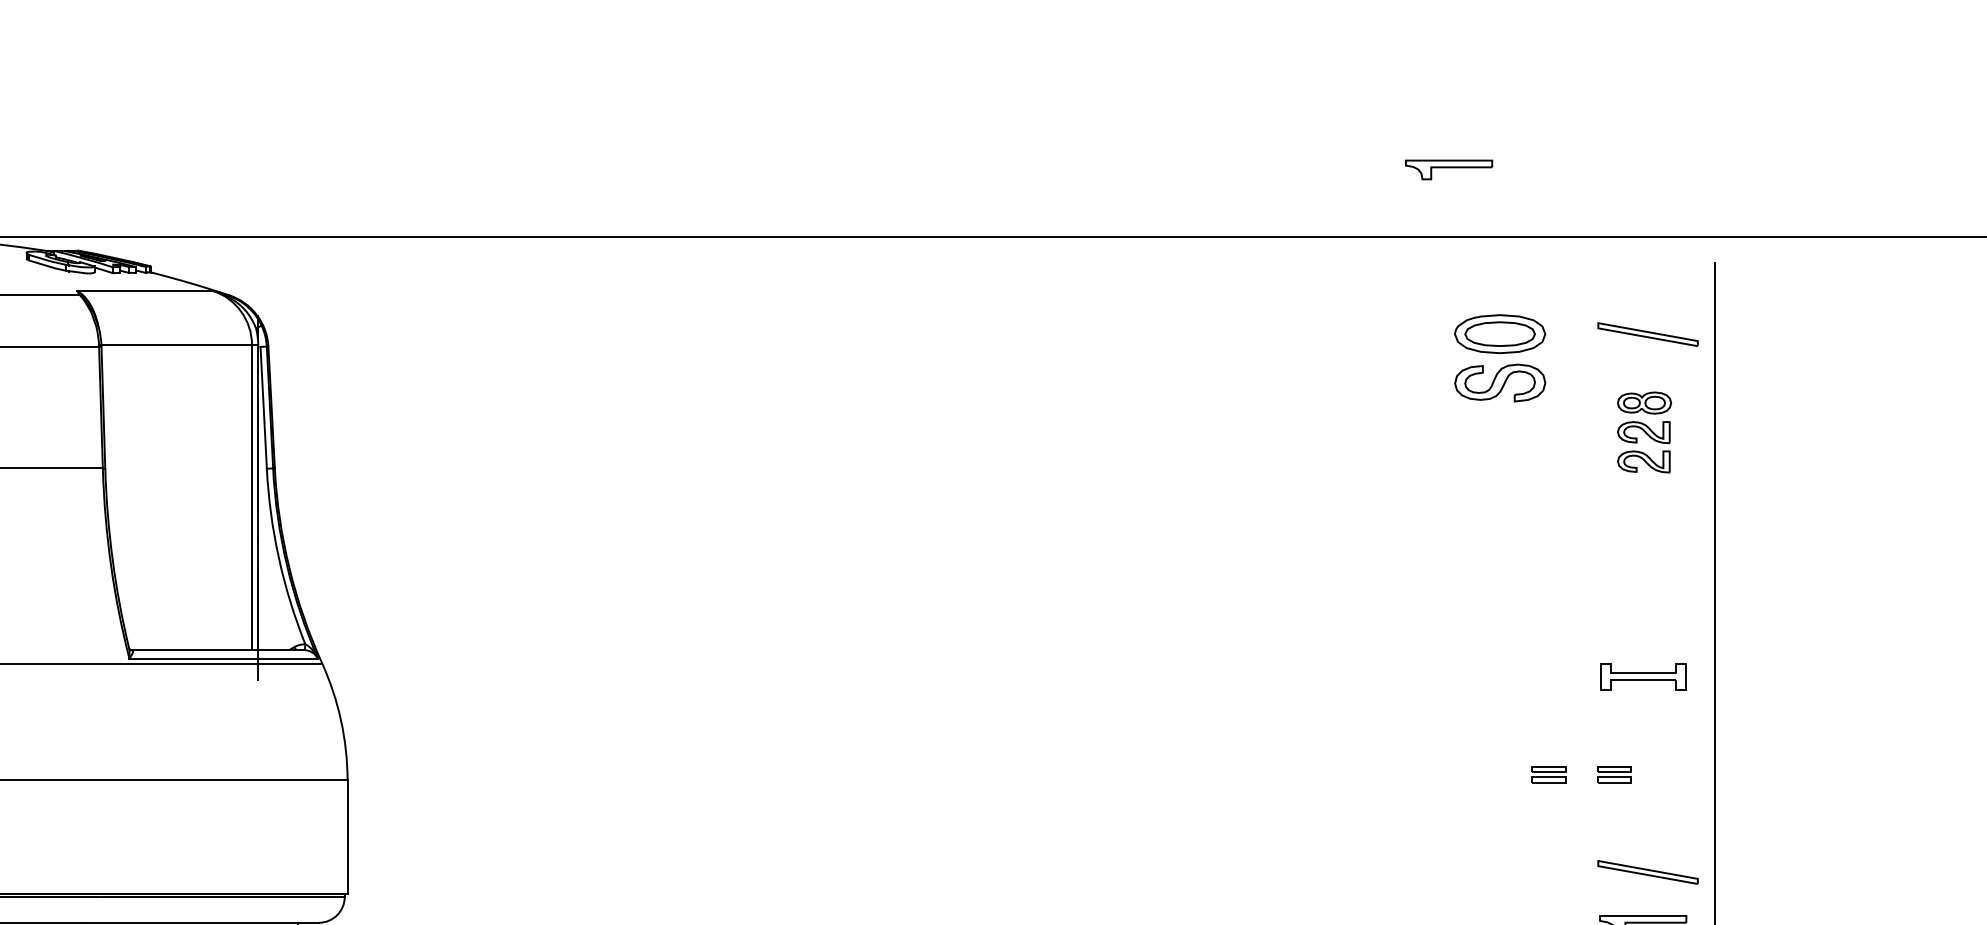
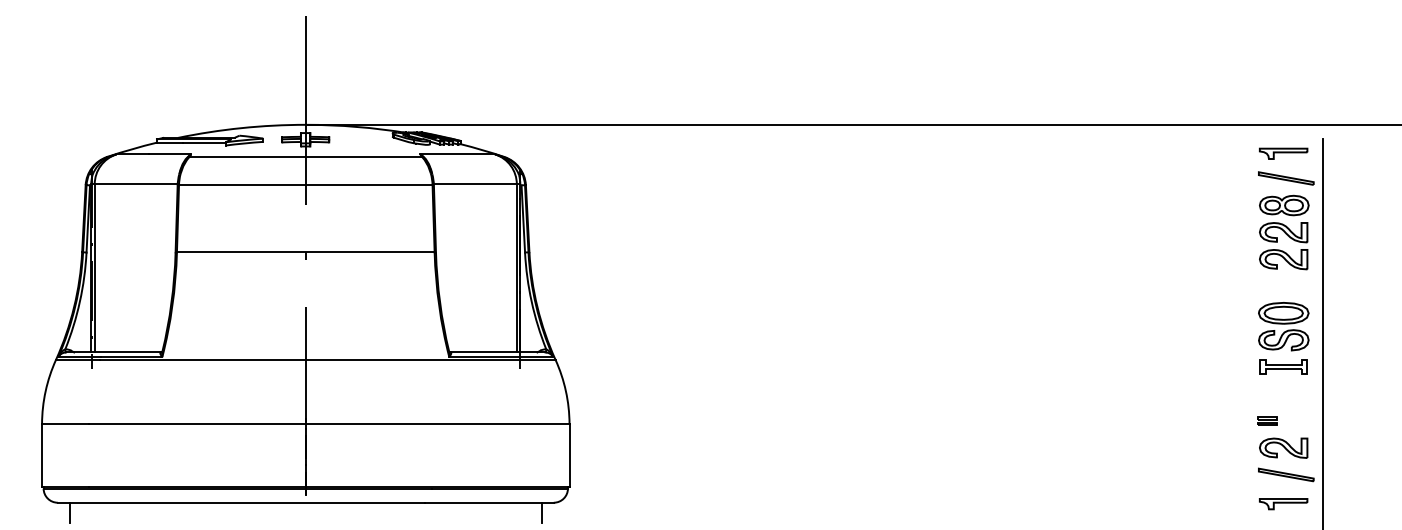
part: (1448, 169) -> (1283, 153), moved
part: (1499, 358) -> (1283, 326), moved
part: (1644, 432) -> (1284, 232), size x1.67
part: (1548, 773) -> (1231, 420), removed
part: (1643, 822) -> (1283, 447), added

